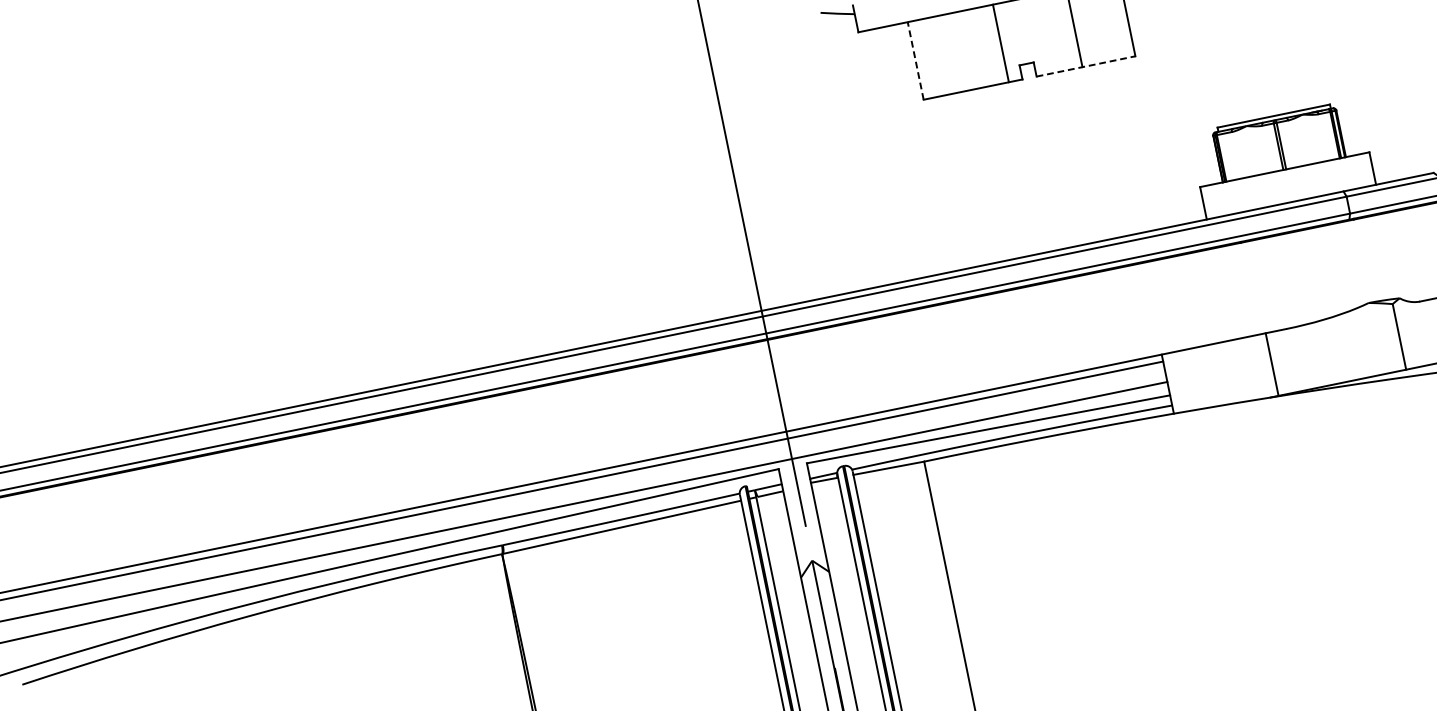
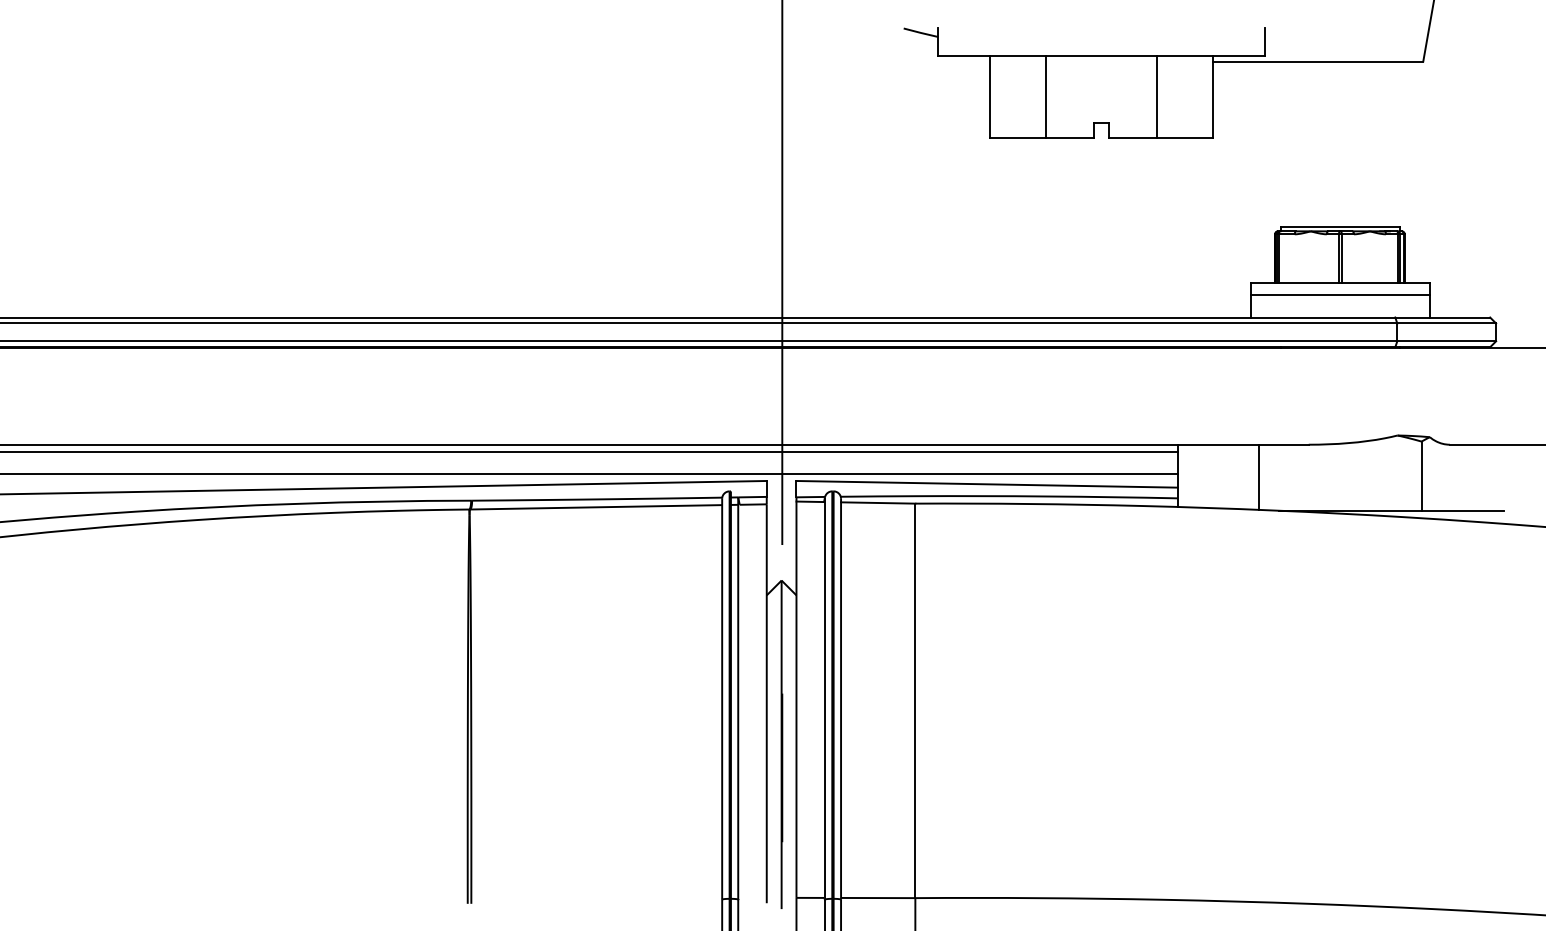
line: (1000, 43) -> (1045, 96), moved
line: (915, 60) -> (989, 96), dashed -> solid
line: (1086, 66) -> (1161, 137), dashed -> solid
line: (1287, 181) -> (1340, 295), added
line: (1272, 363) -> (1259, 476), moved

